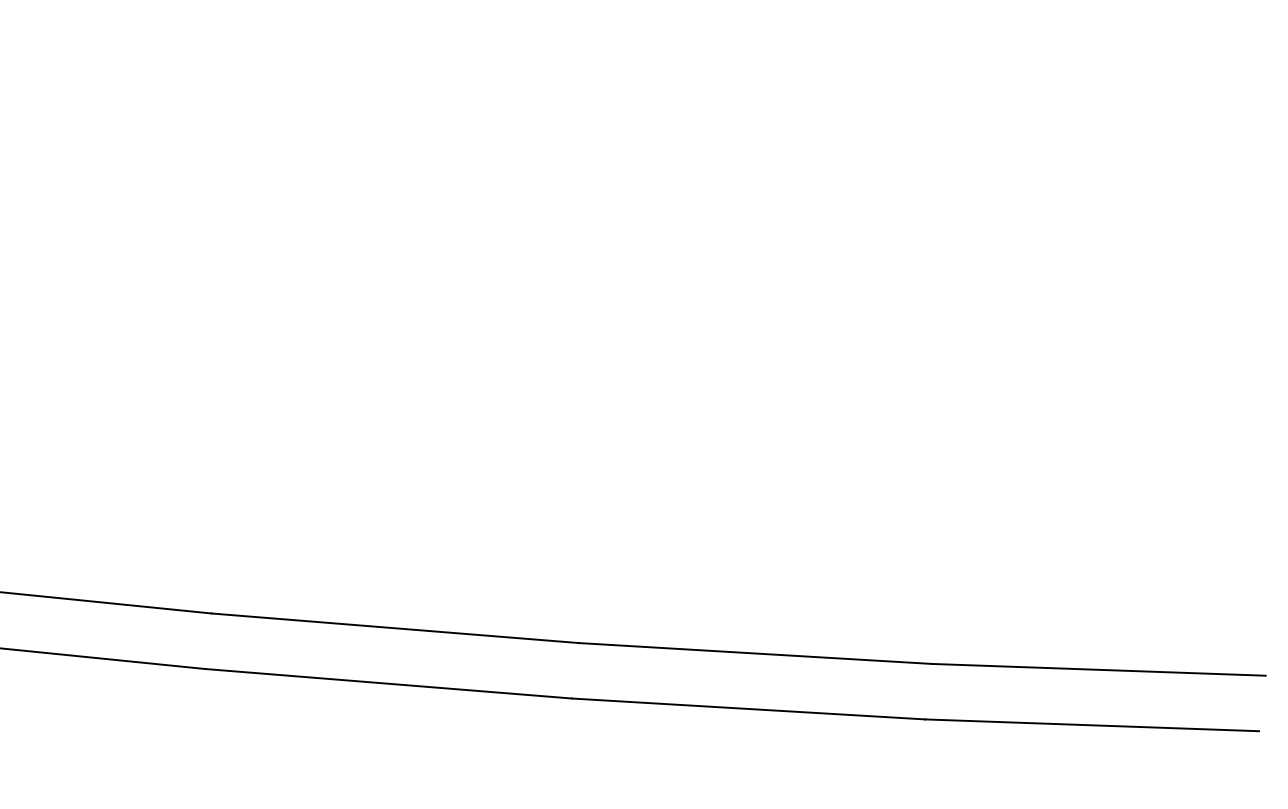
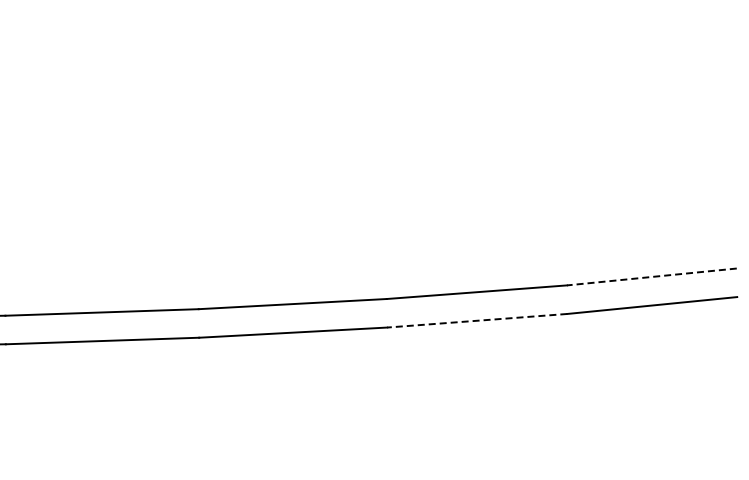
line: (1097, 670) -> (651, 277), solid -> dashed
line: (747, 708) -> (476, 320), solid -> dashed

